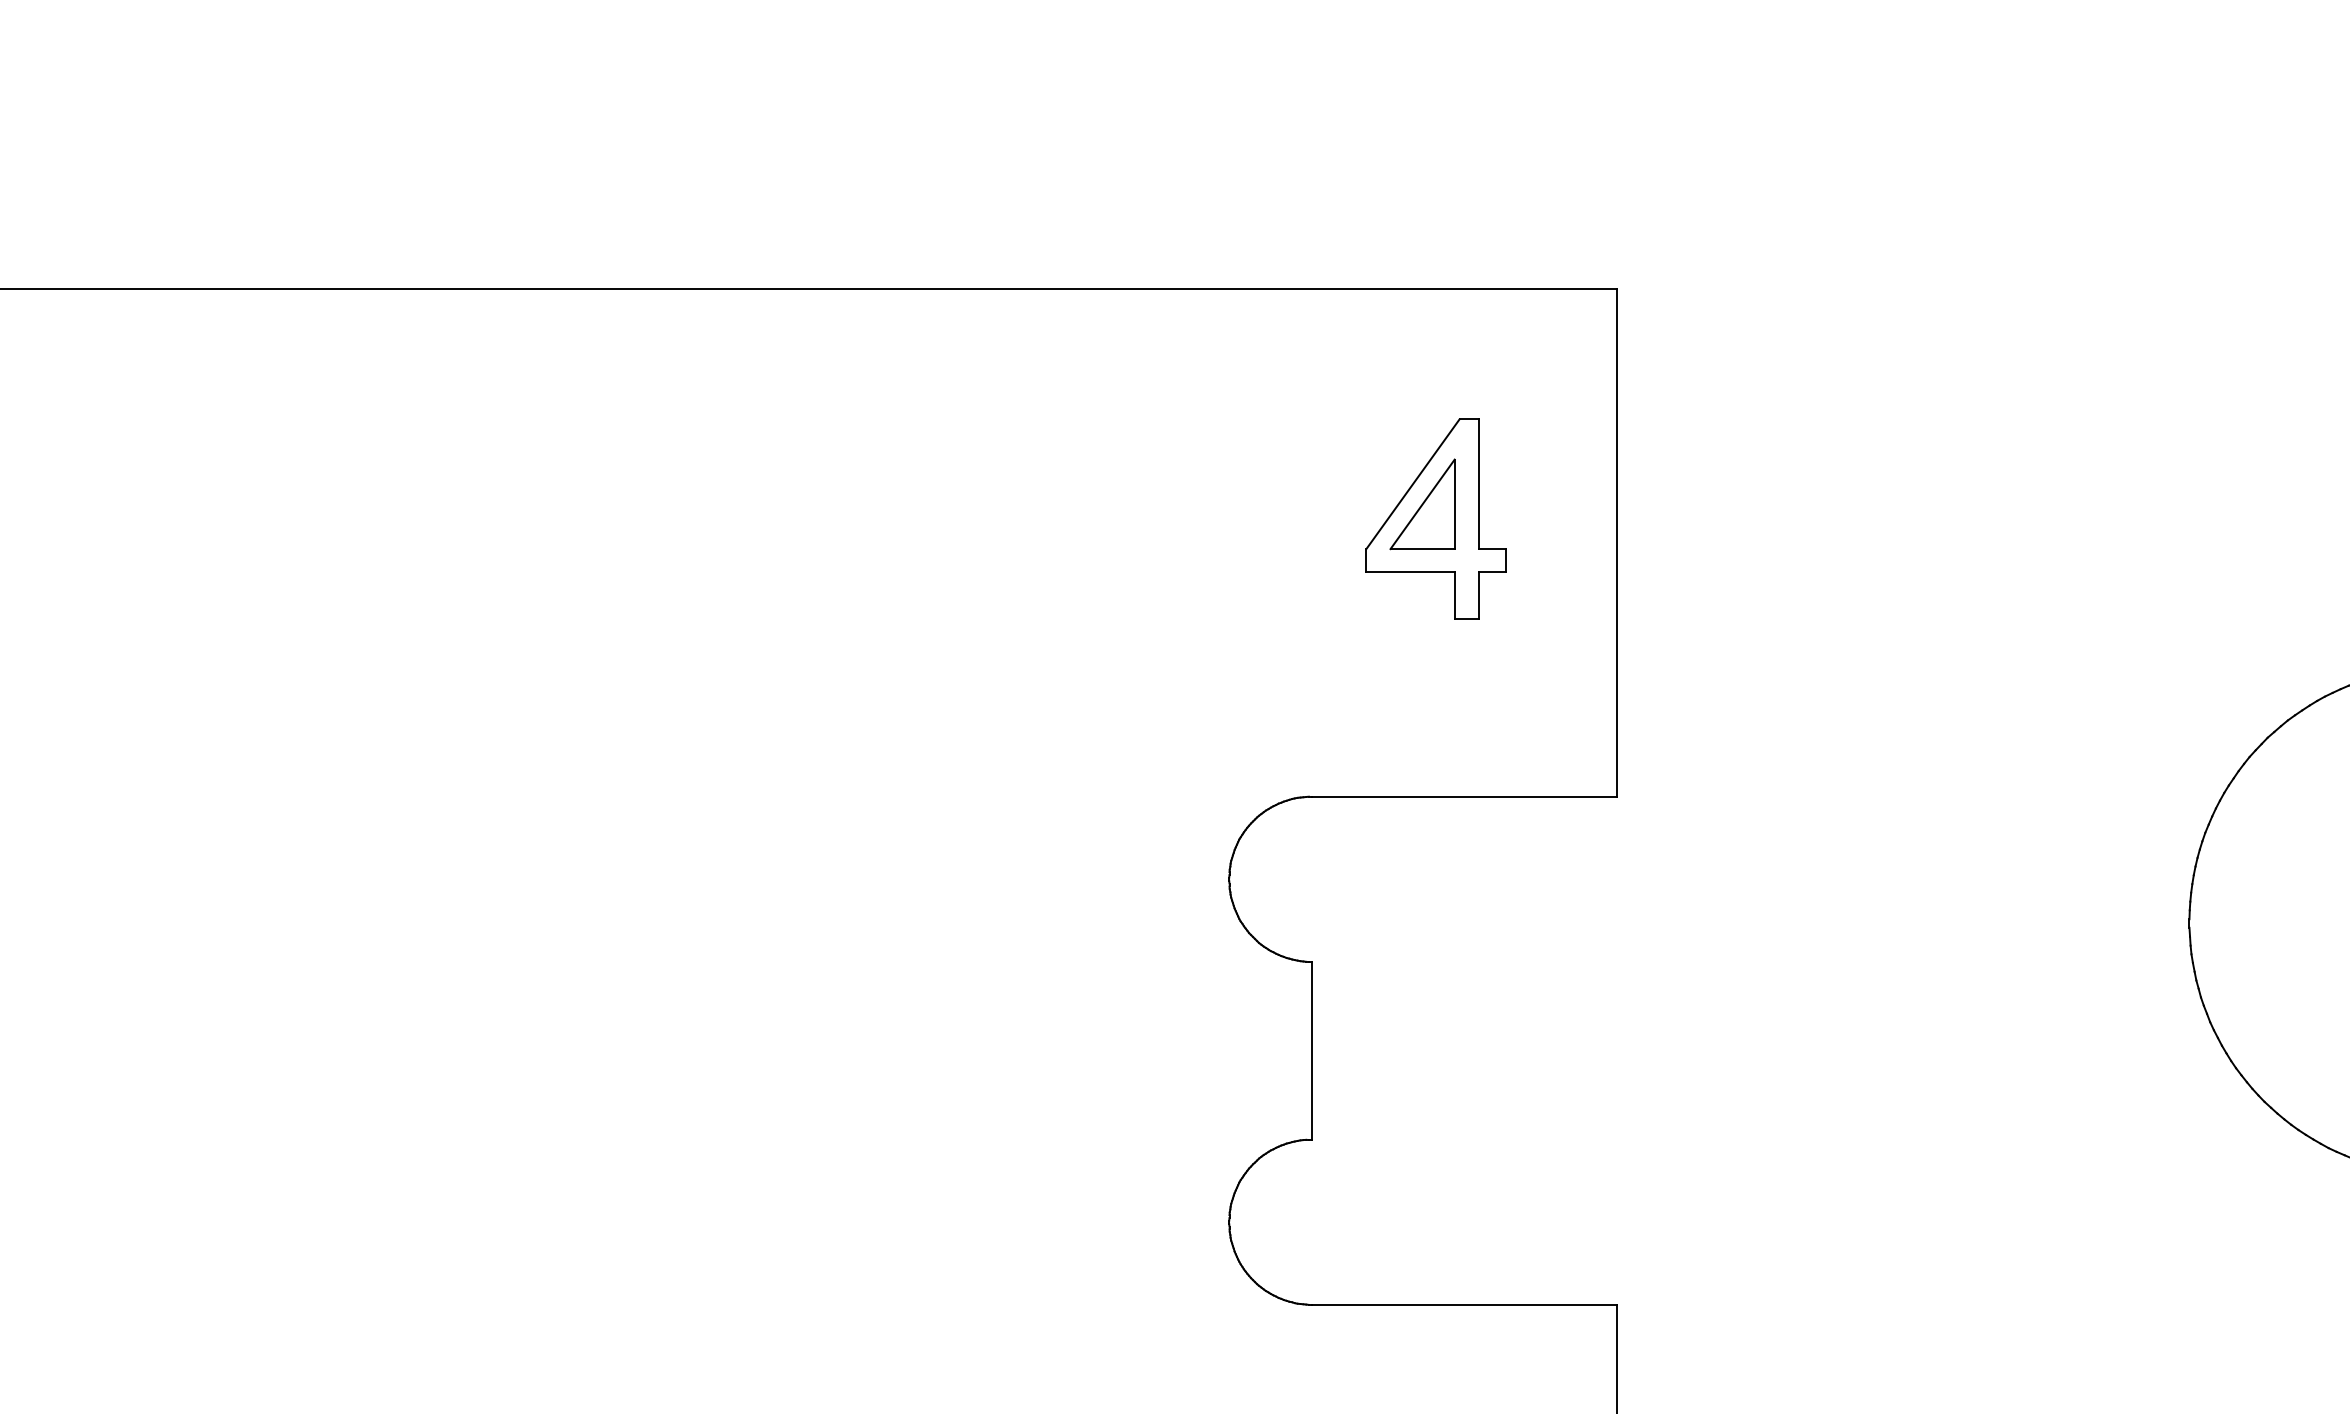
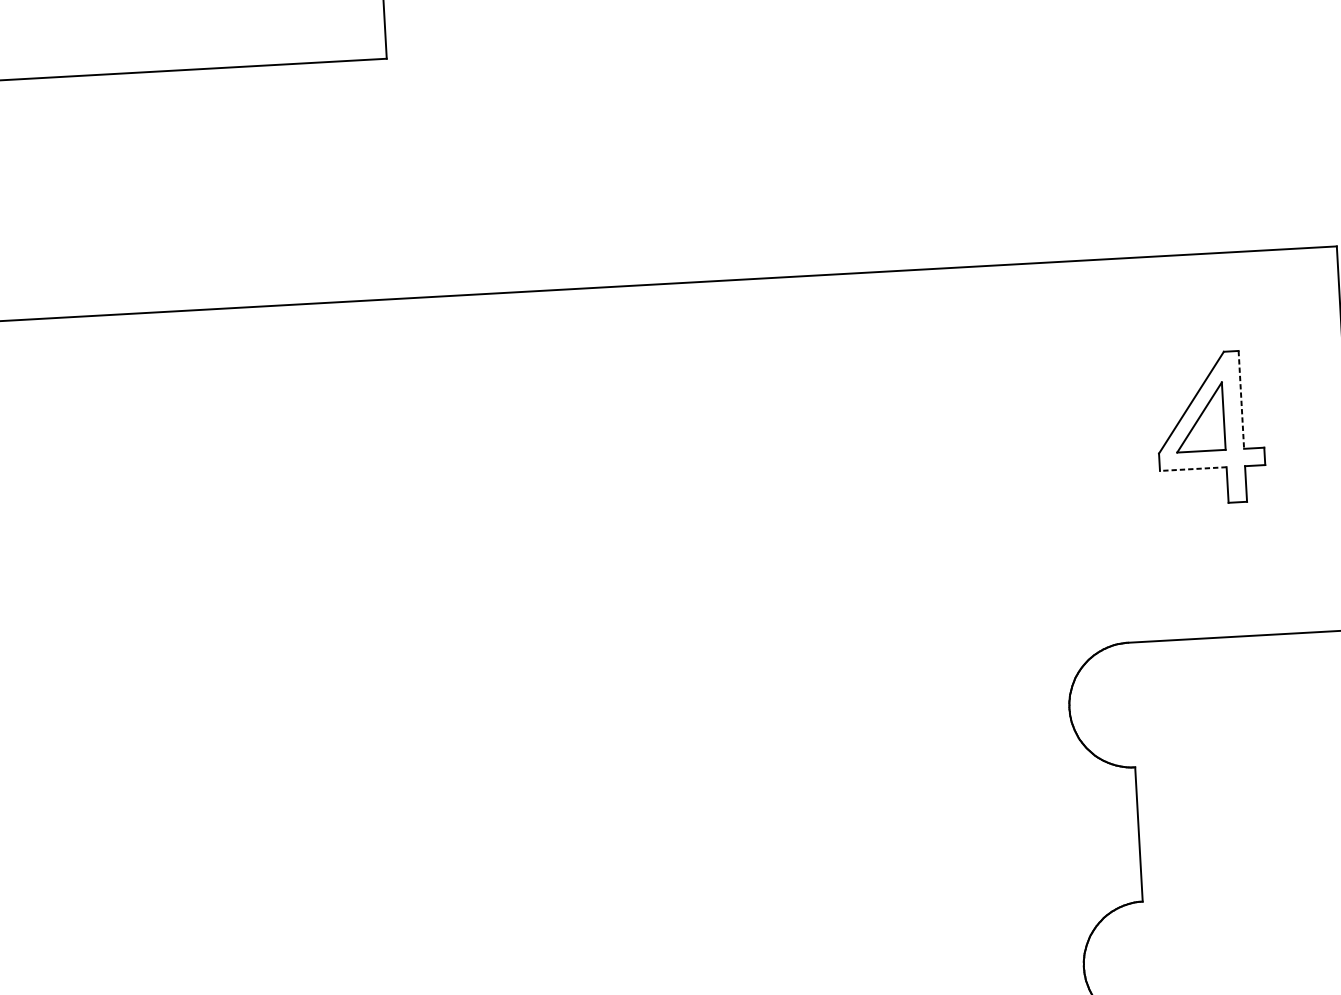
line: (1479, 484) -> (1241, 400), solid -> dashed
line: (1410, 572) -> (1193, 469), solid -> dashed

